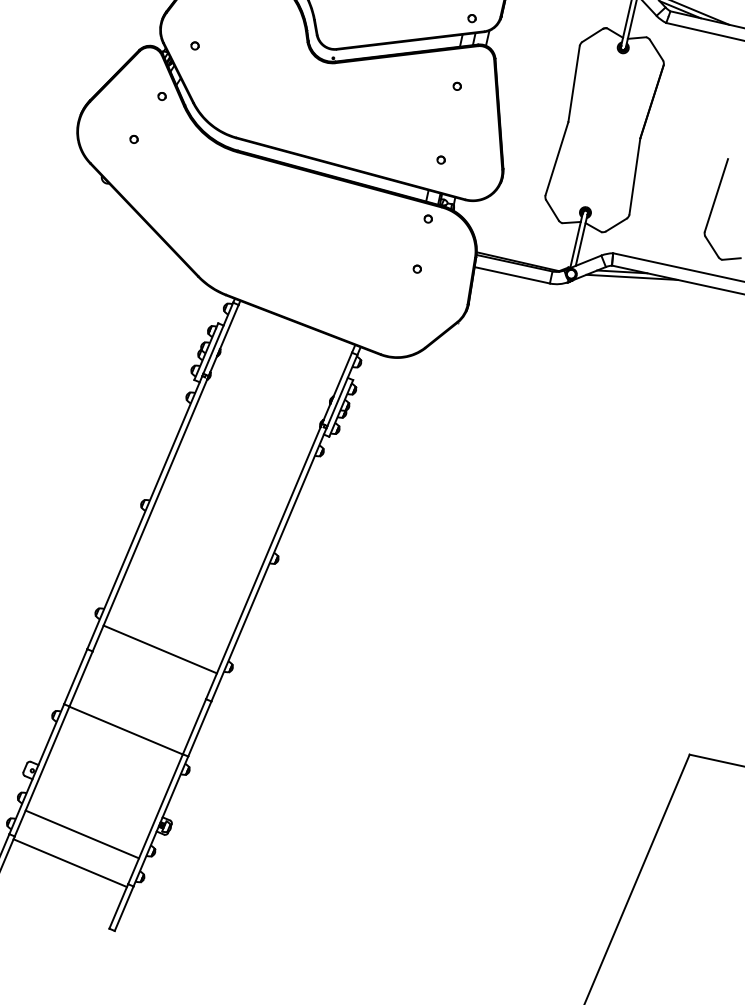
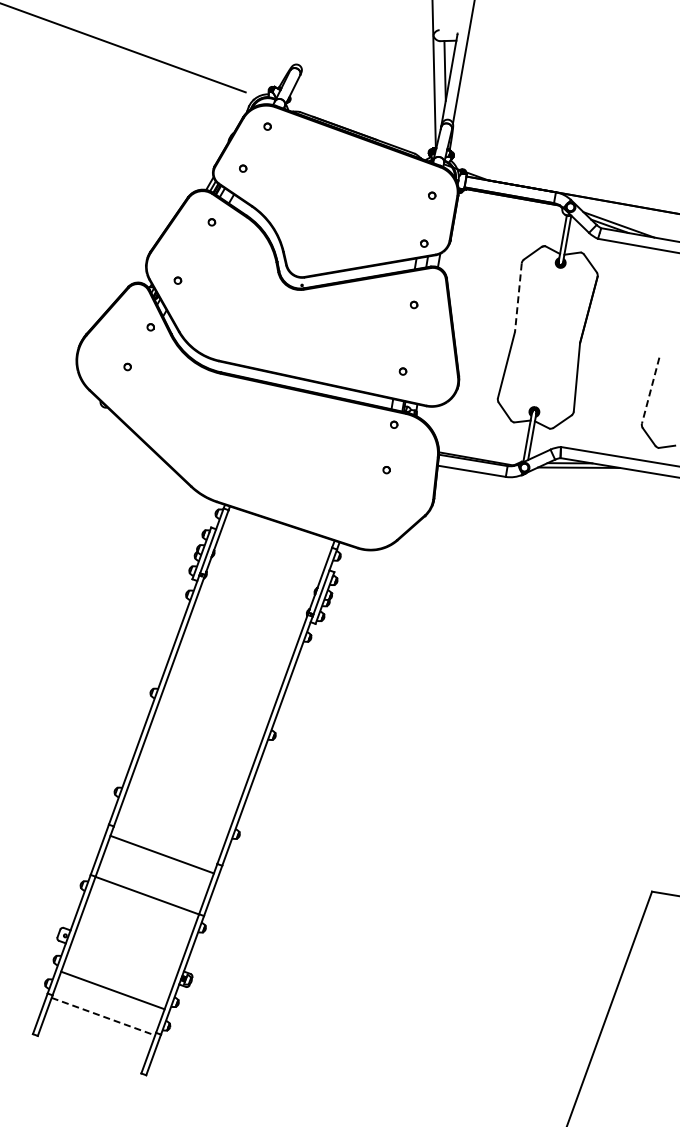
line: (574, 83) -> (518, 297), solid -> dashed
line: (716, 196) -> (650, 391), solid -> dashed
line: (159, 649) -> (161, 854), moved
line: (70, 862) -> (103, 1016), solid -> dashed

